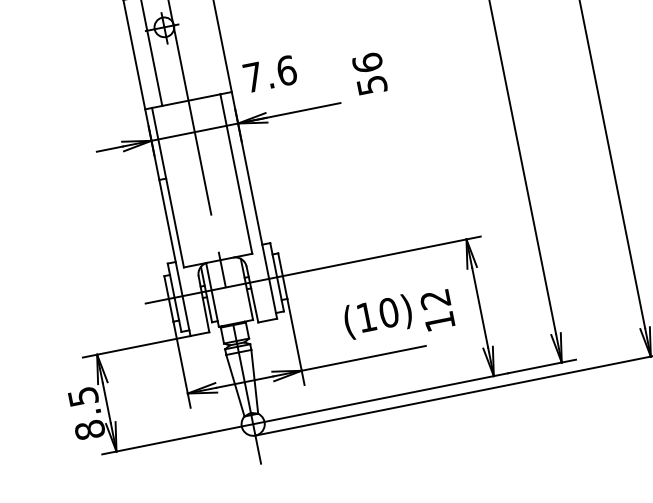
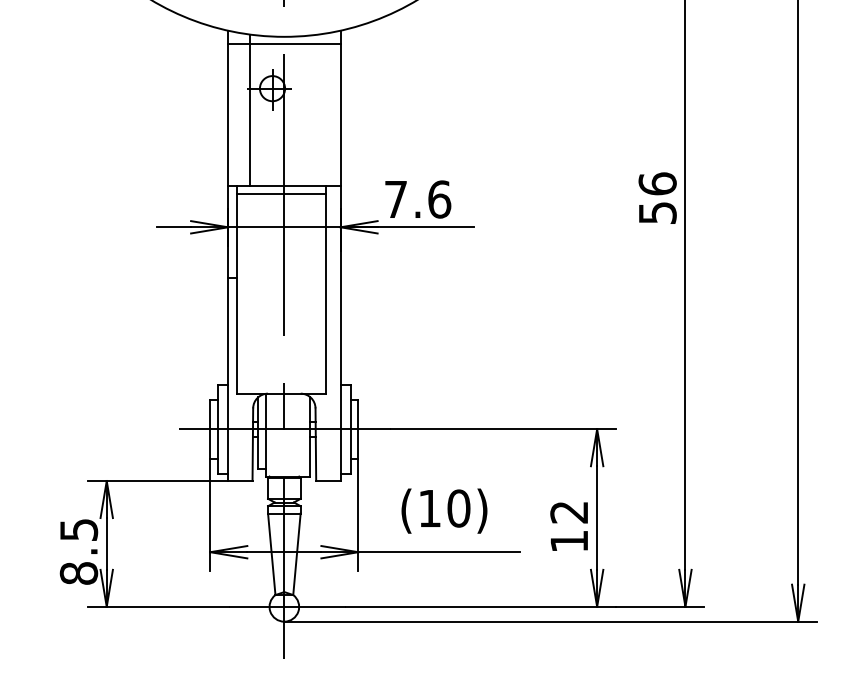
text: (369, 73) -> (657, 197), moved
text: (270, 74) -> (418, 199), moved
line: (186, 106) -> (280, 193), added
text: (436, 310) -> (568, 526), moved
text: (378, 316) -> (444, 510), moved

